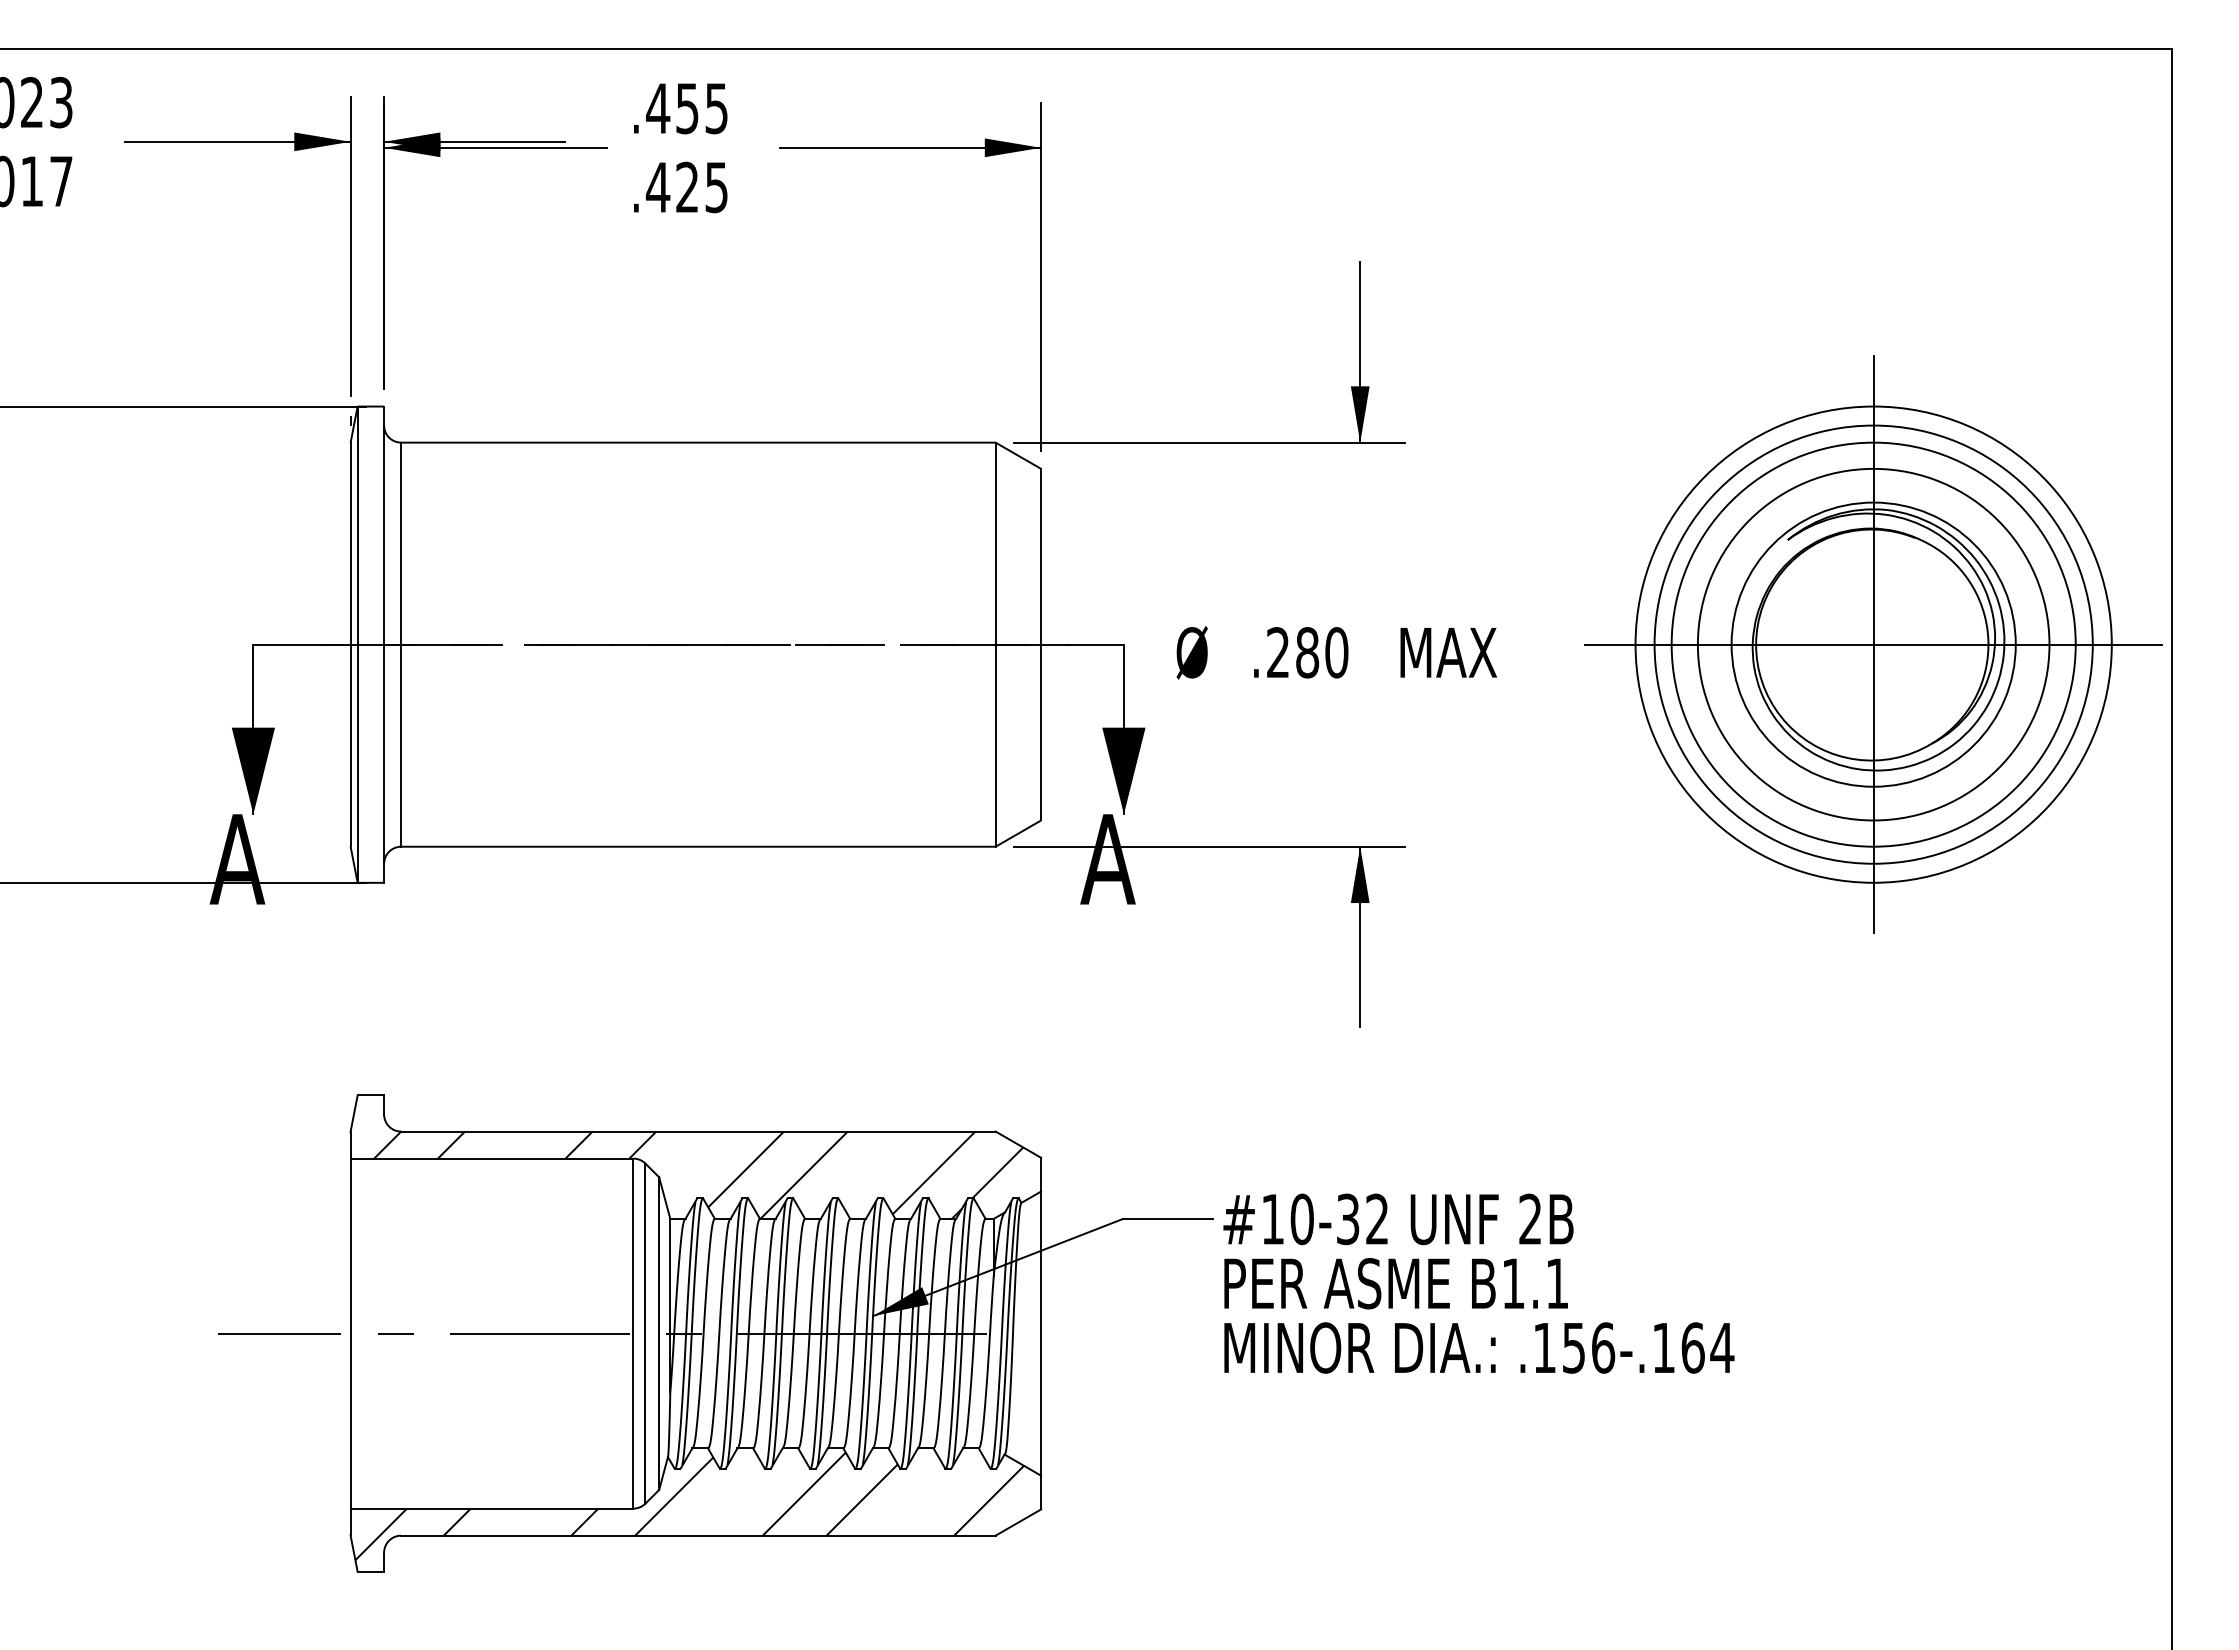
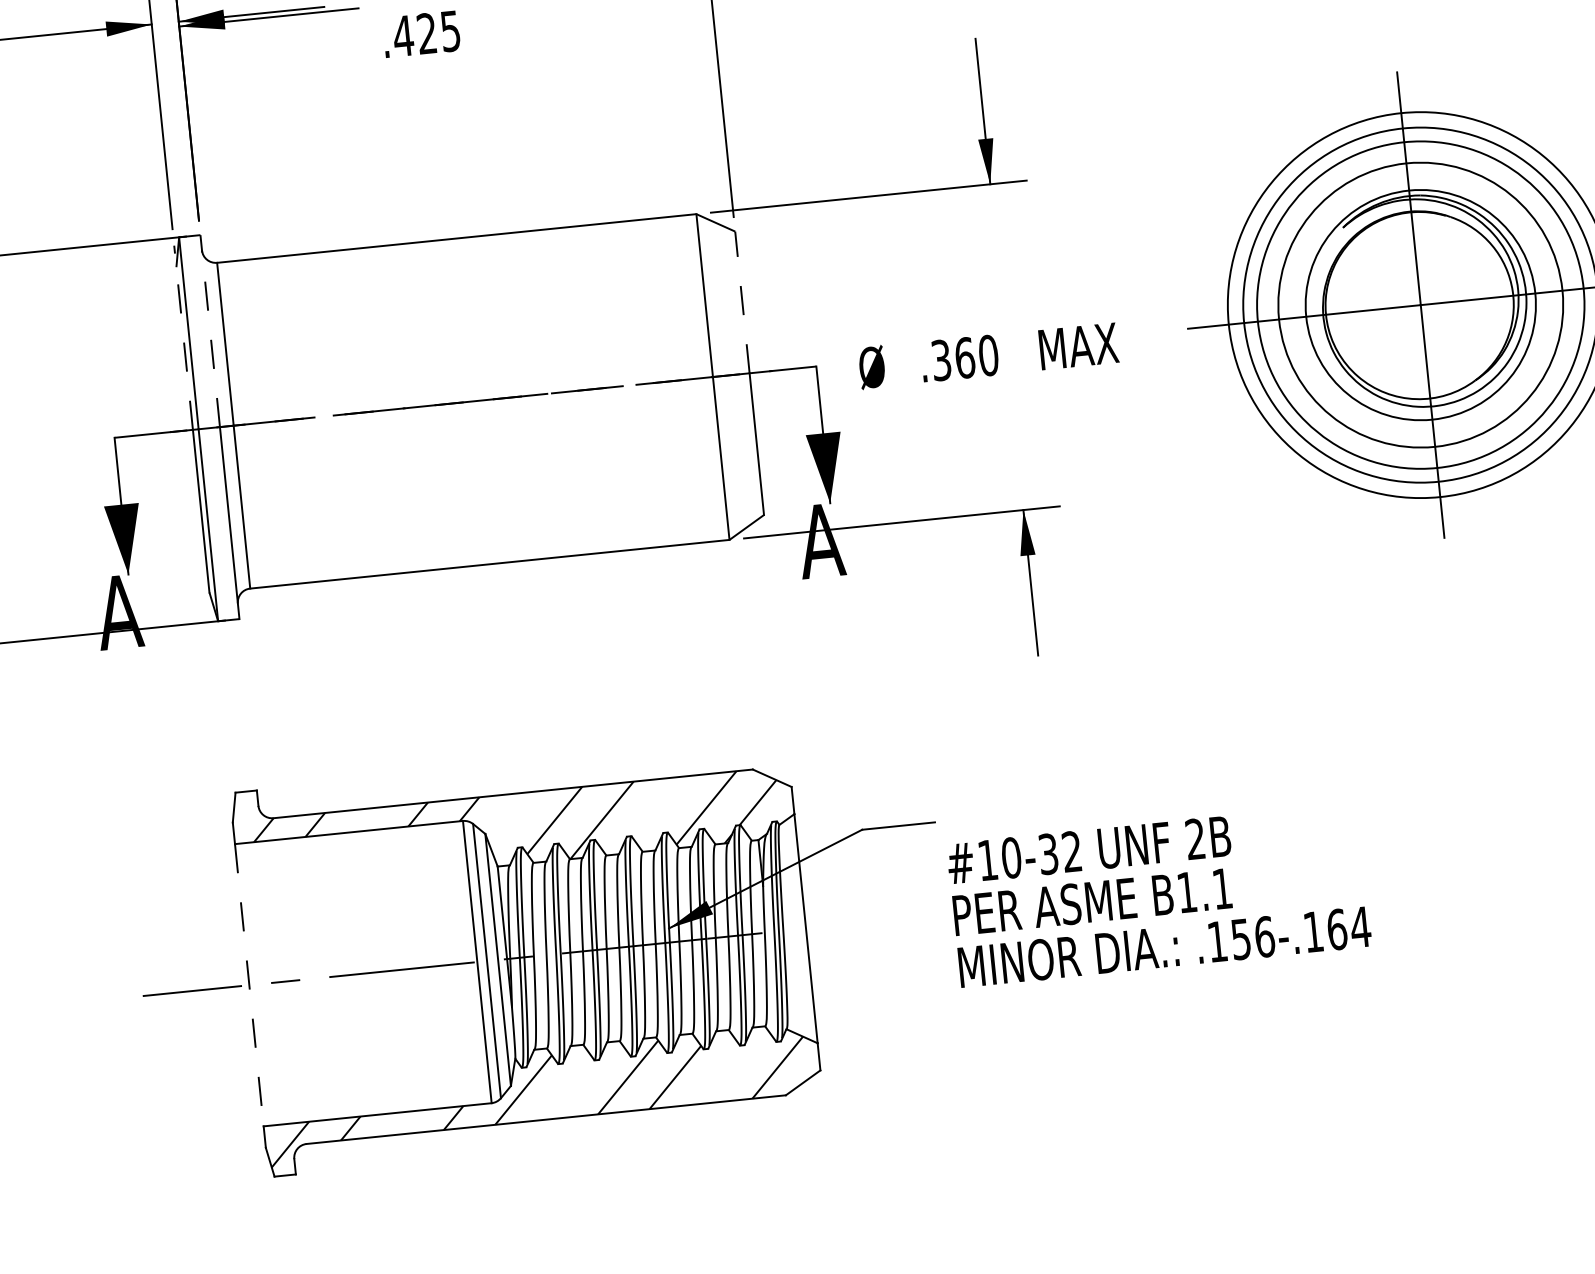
line: (384, 525) -> (210, 330), solid -> dashed
line: (350, 543) -> (184, 348), solid -> dashed
line: (1041, 556) -> (742, 302), solid -> dashed
text: (1293, 652) -> (953, 358), .280 -> .360
text: (1478, 1283) -> (1158, 895), moved
line: (350, 1334) -> (249, 985), solid -> dashed

